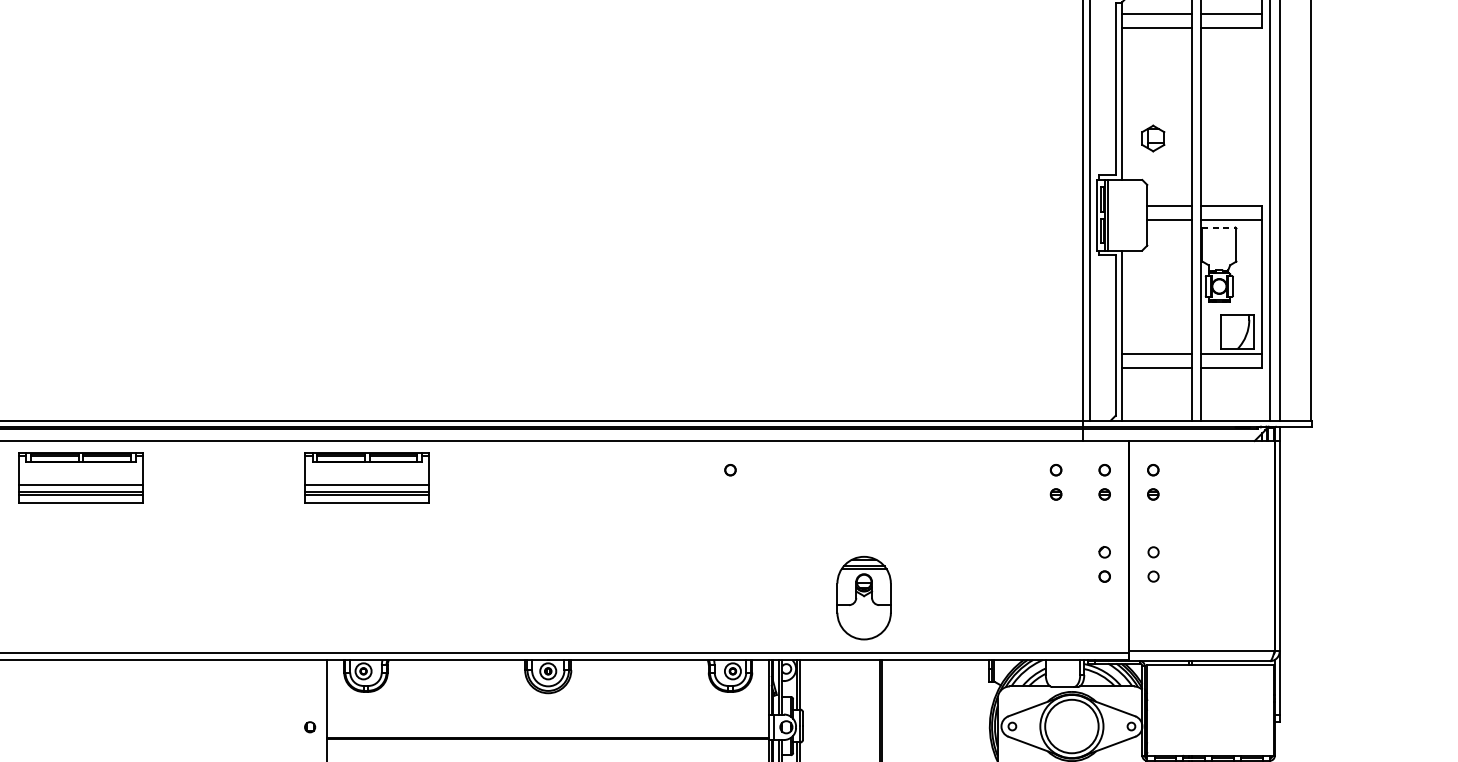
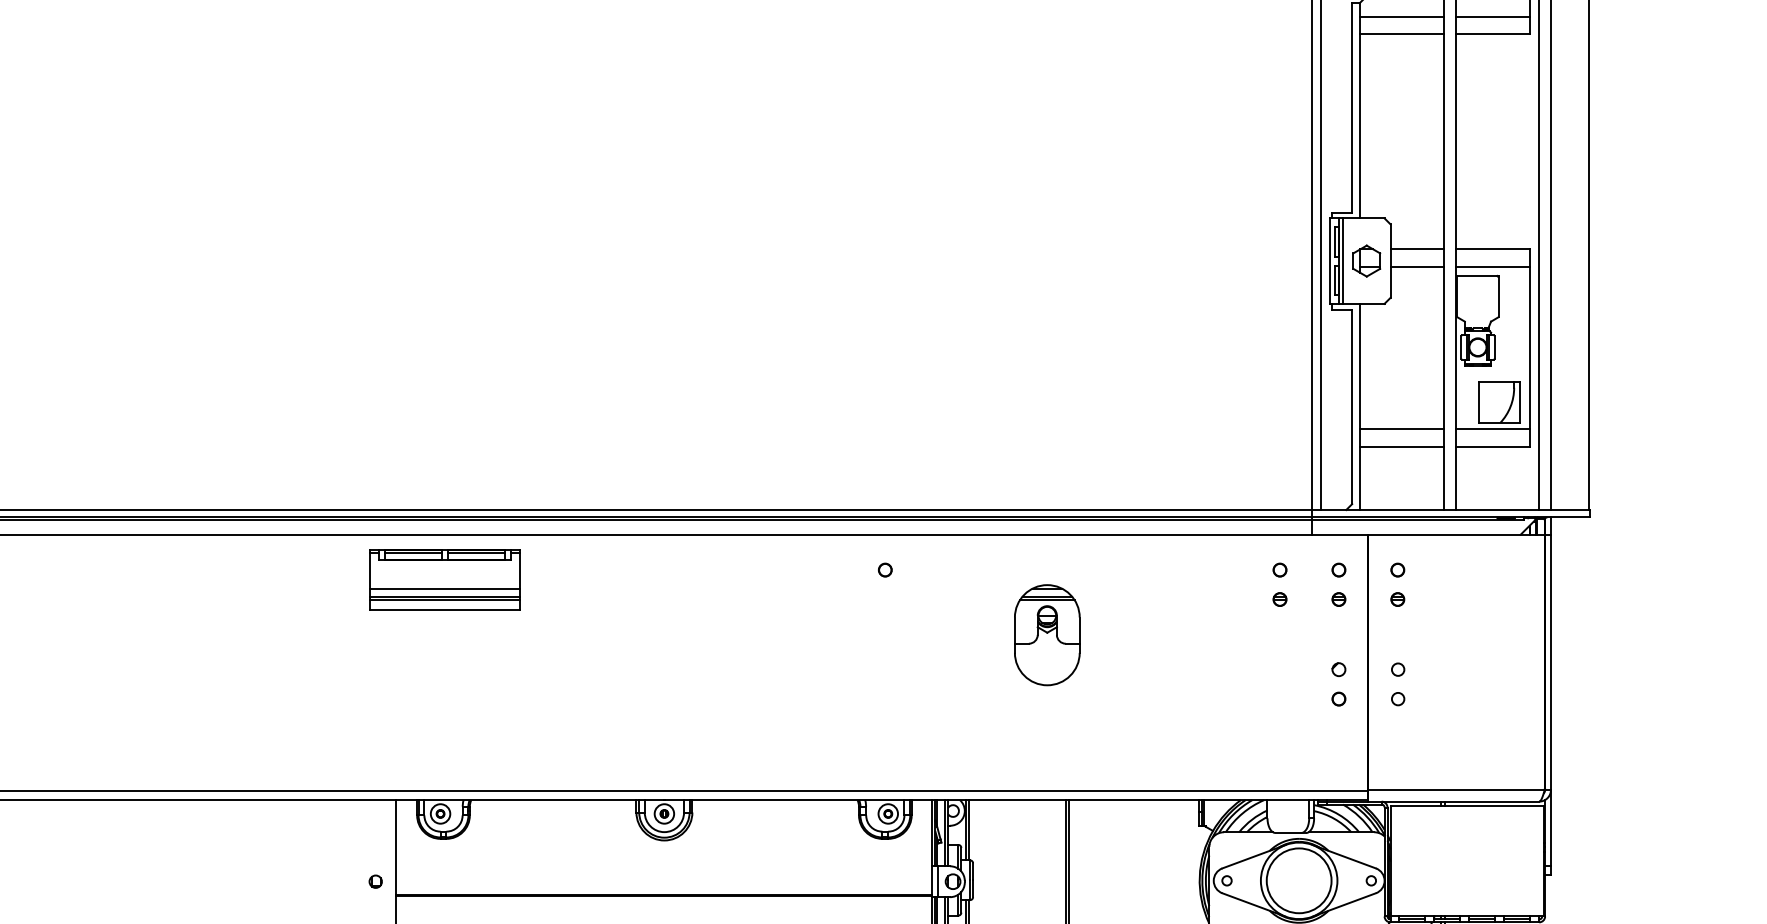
part: (1153, 138) -> (1366, 260), moved
line: (1219, 227) -> (1477, 275), dashed -> solid
part: (80, 477) -> (97, 579), removed
part: (864, 598) -> (1047, 635), moved

